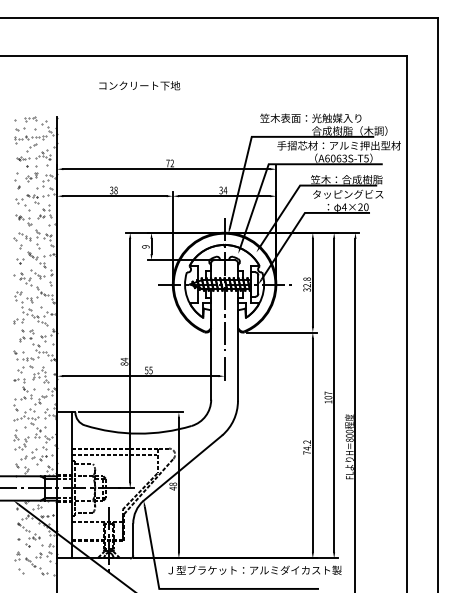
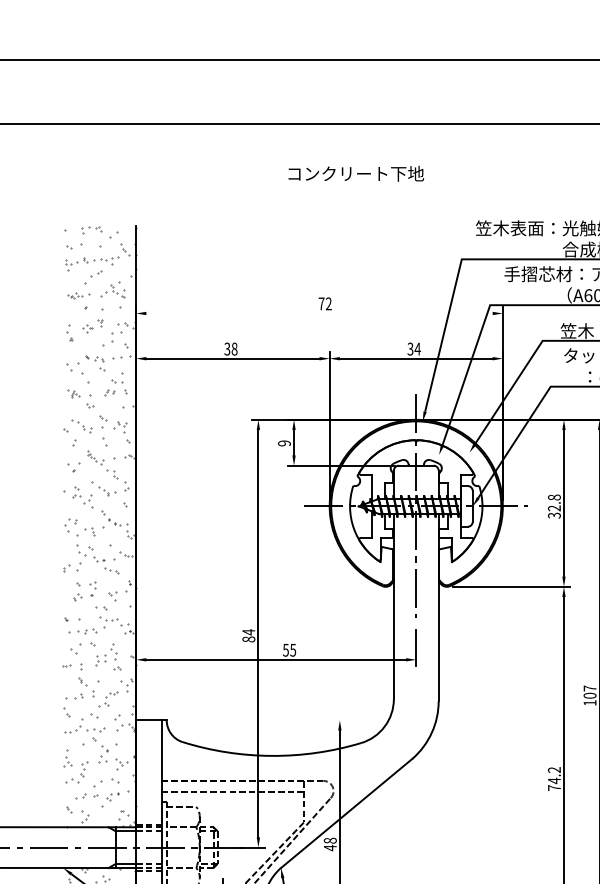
text: (139, 85) -> (355, 173), moved
line: (166, 169) -> (319, 313), removed
part: (17, 180) -> (69, 332), size x0.6
line: (130, 412) -> (258, 720), removed

